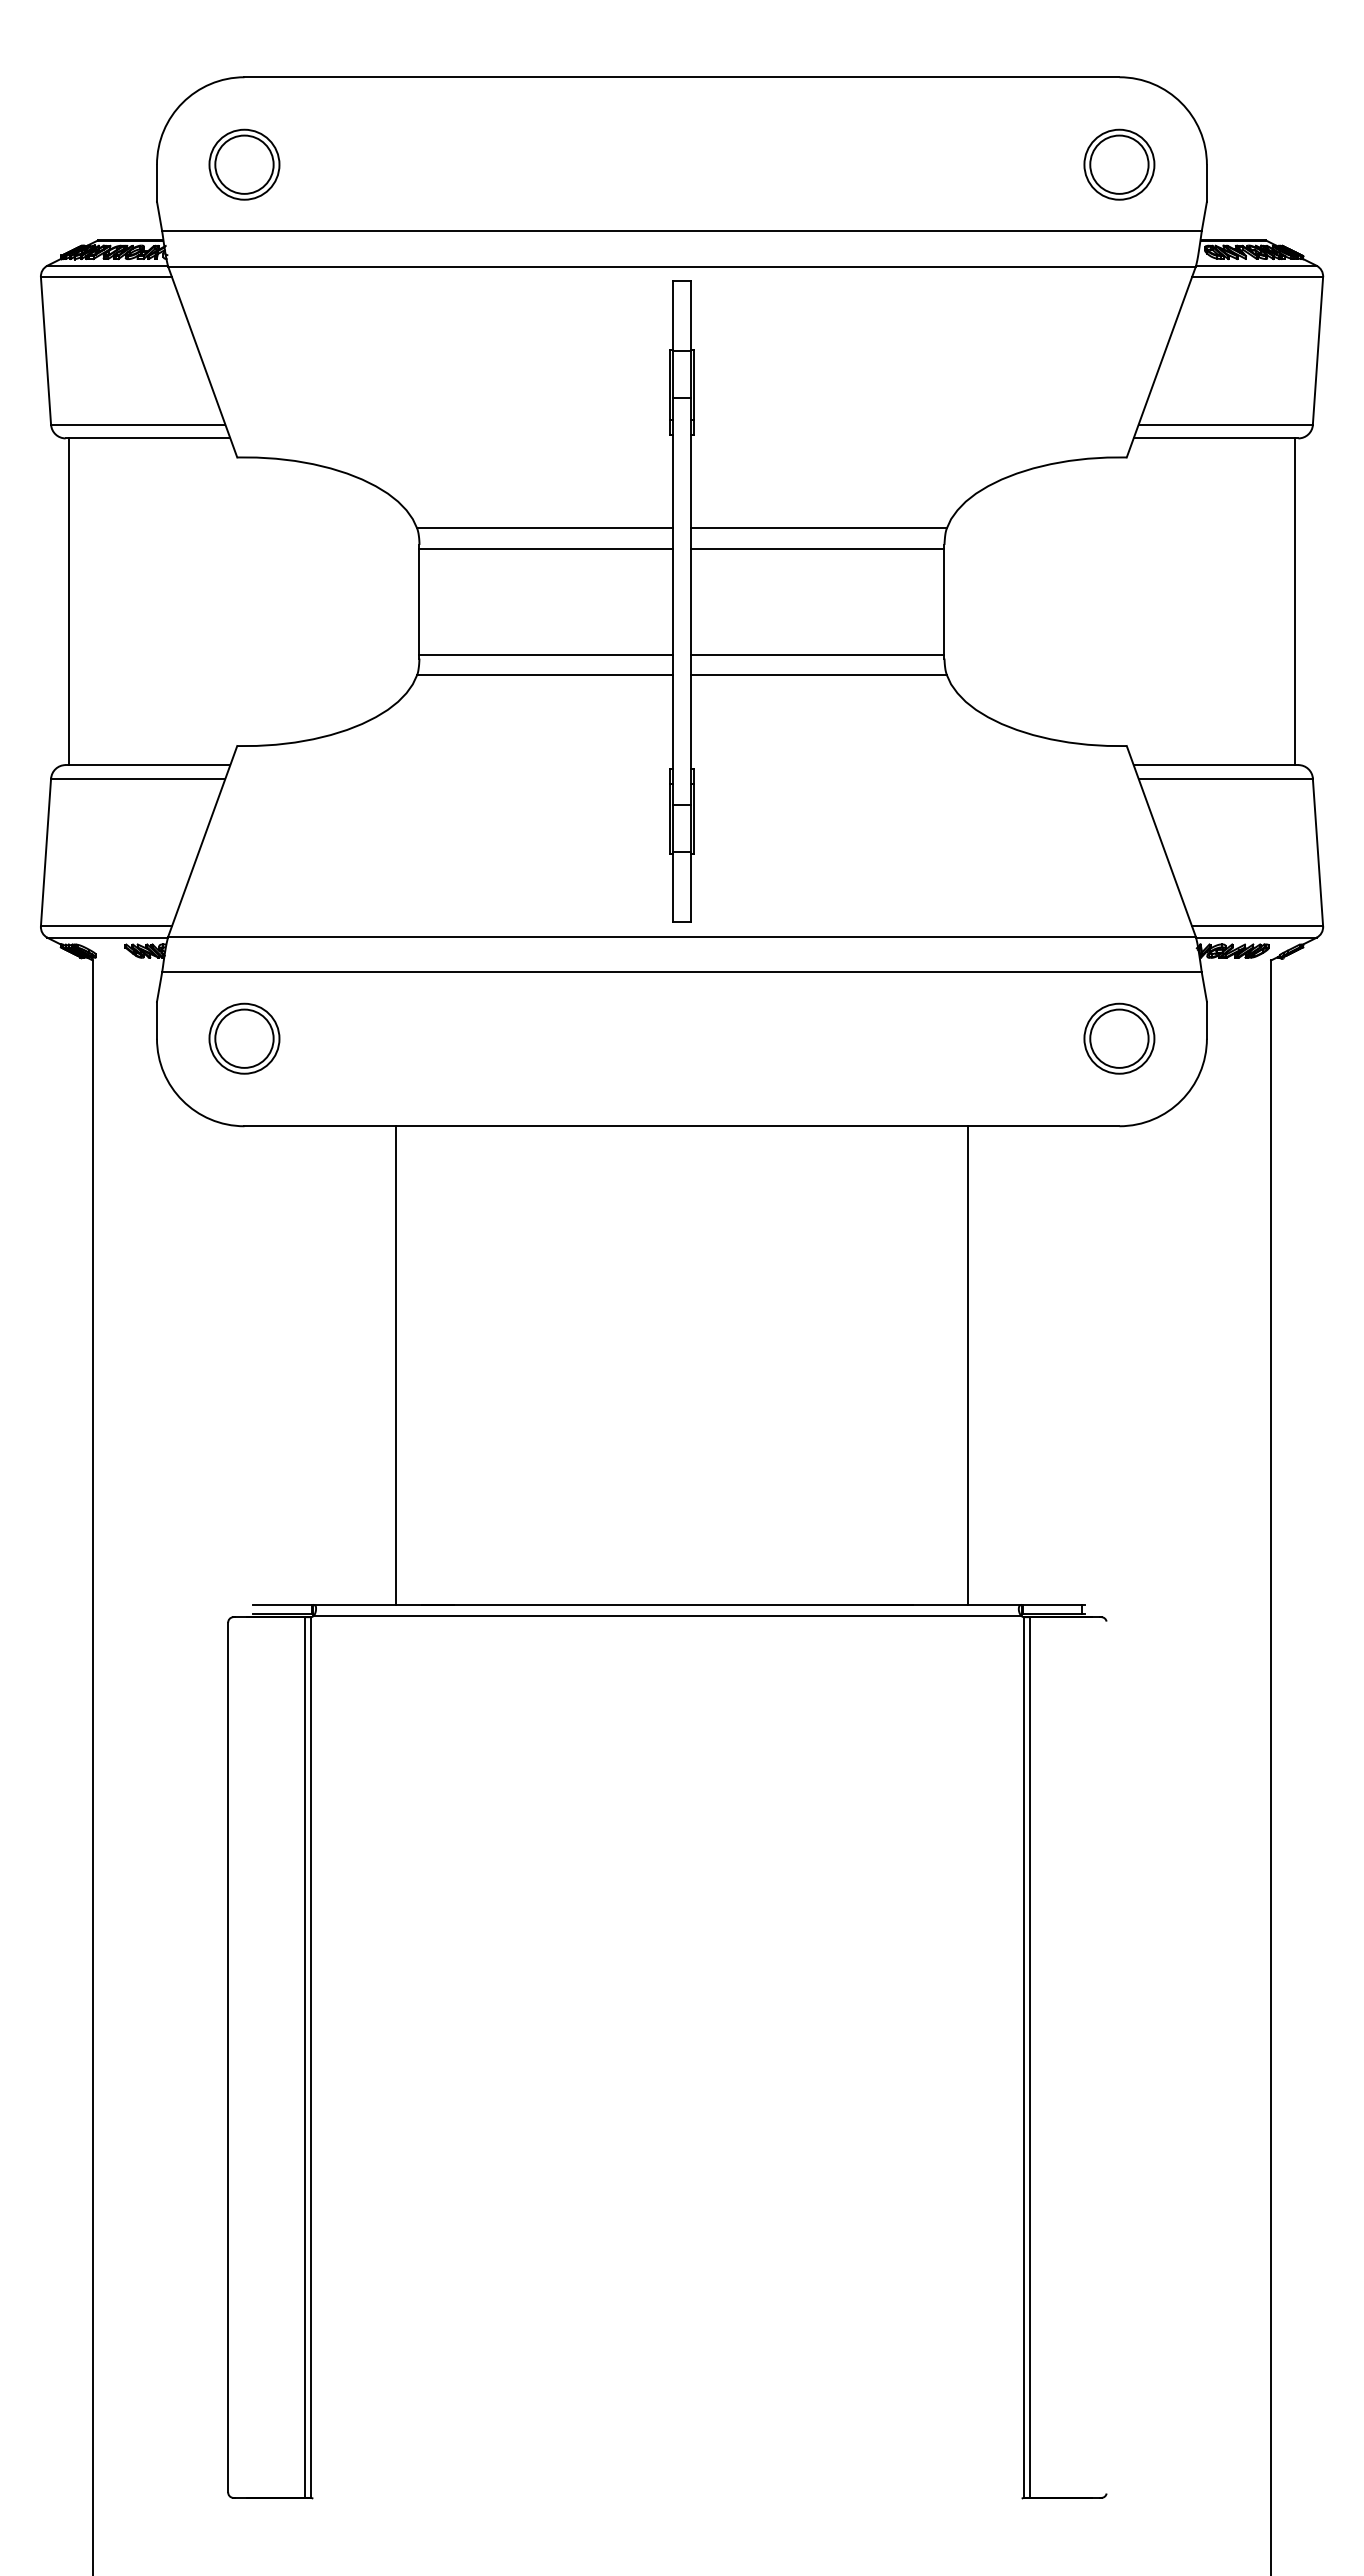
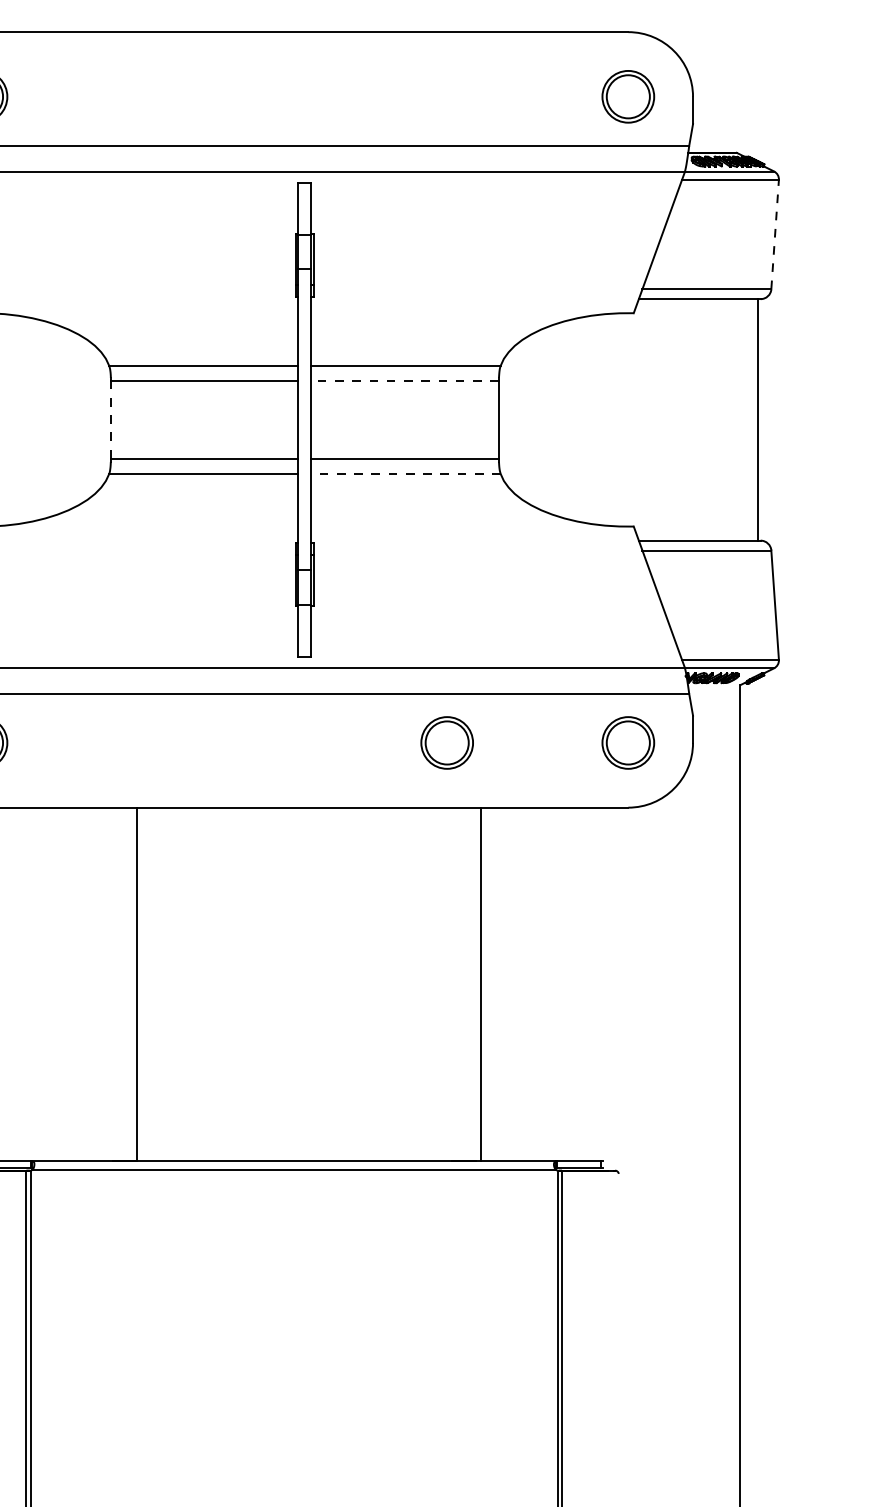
line: (1318, 350) -> (775, 234), solid -> dashed
line: (817, 548) -> (405, 380), solid -> dashed
line: (419, 601) -> (110, 419), solid -> dashed
line: (818, 675) -> (405, 474), solid -> dashed
part: (874, 1038) -> (447, 742), added
line: (396, 1365) -> (136, 984), moved
line: (967, 1365) -> (480, 984), moved

